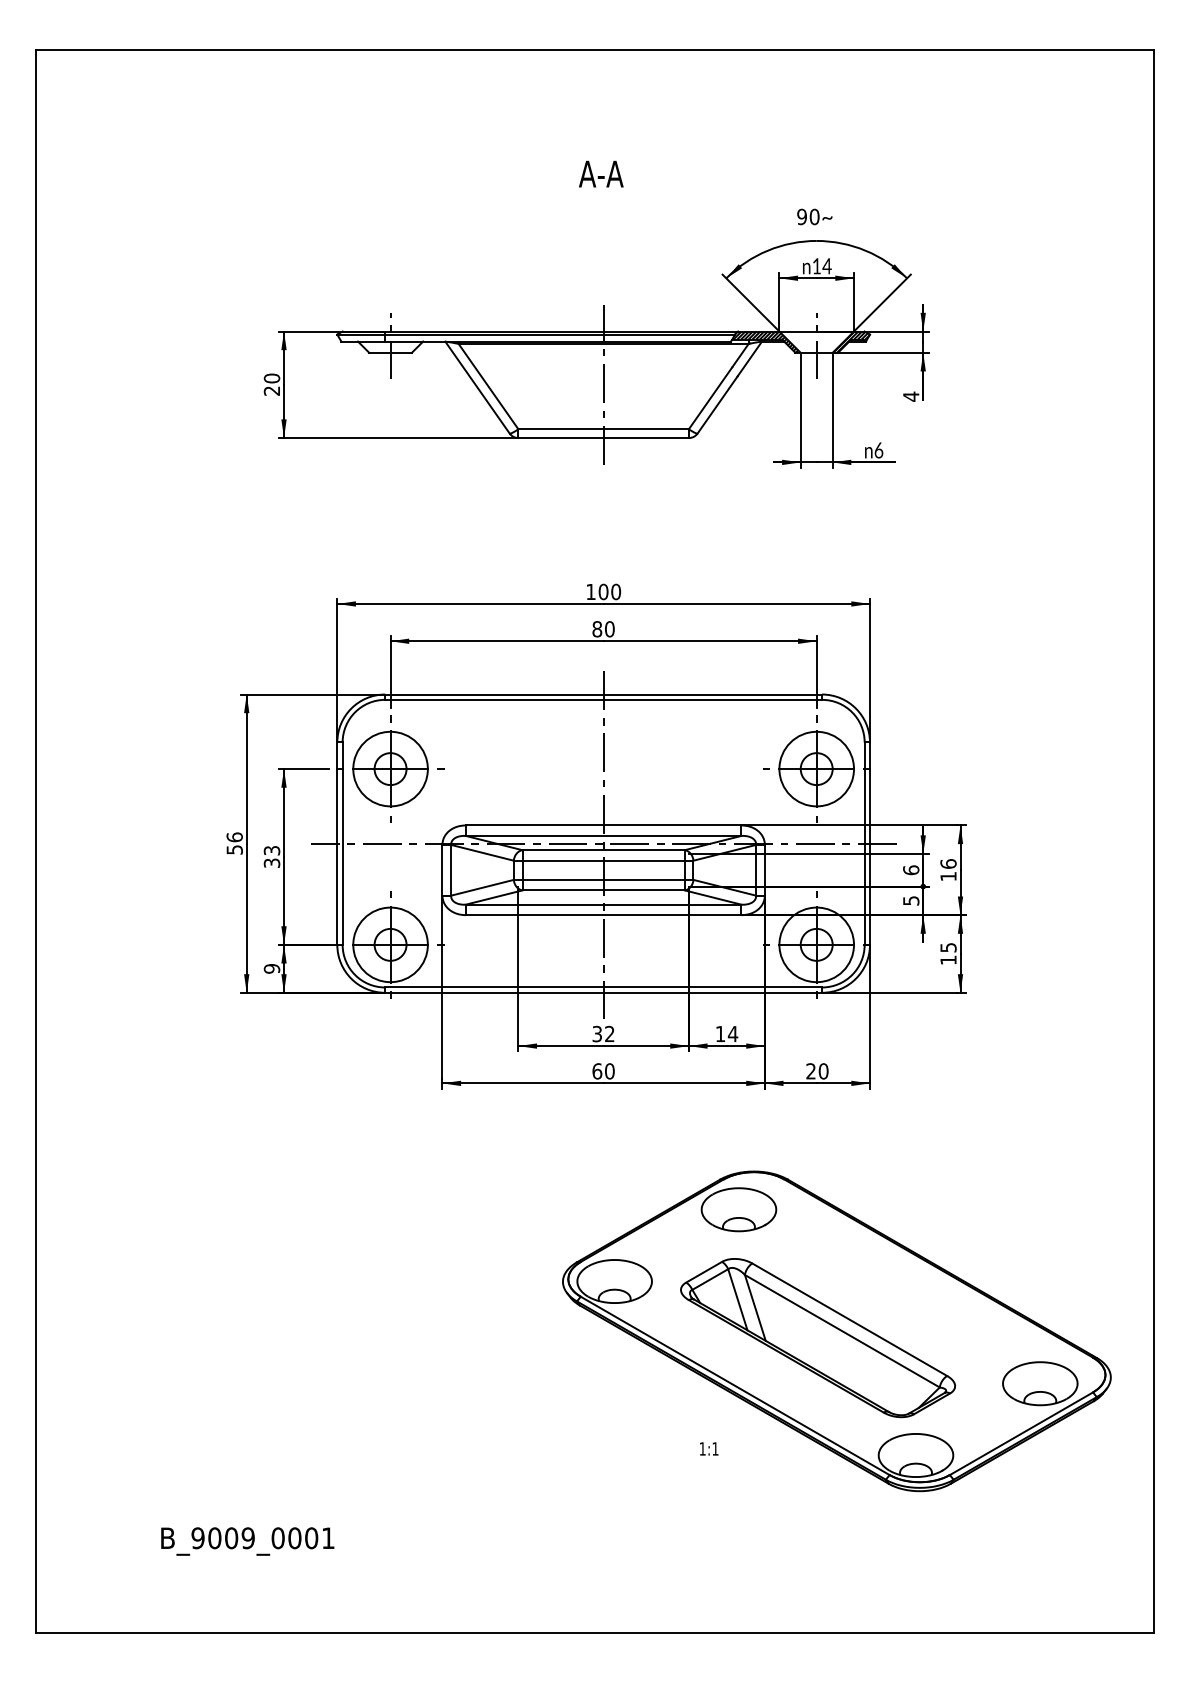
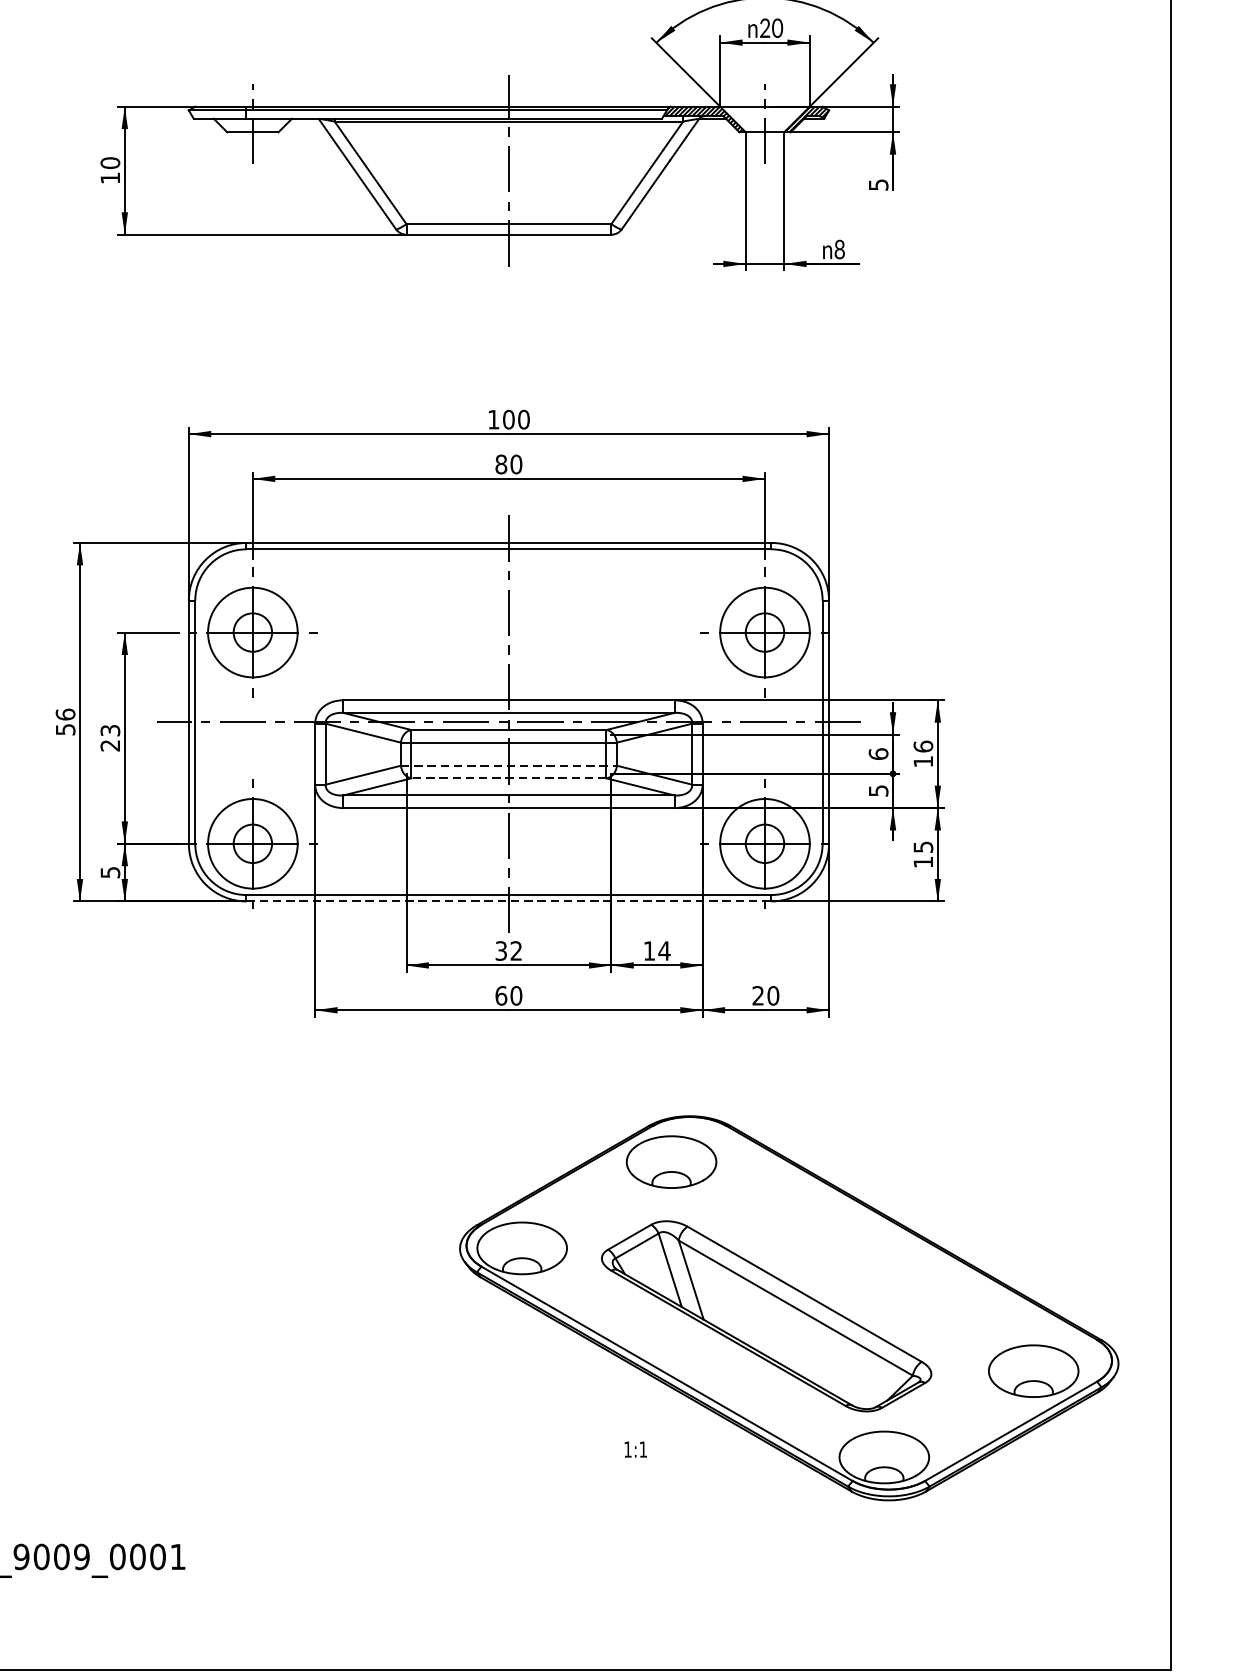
text: (821, 266) -> (770, 28), 14 -> 20
text: (271, 390) -> (109, 177), 20 -> 10
text: (911, 396) -> (878, 184), 4 -> 5
text: (878, 449) -> (839, 248), 6 -> 8
text: (272, 862) -> (110, 744), 33 -> 23
line: (603, 879) -> (508, 765), solid -> dashed
line: (603, 890) -> (508, 778), solid -> dashed
text: (271, 968) -> (109, 872), 9 -> 5
line: (604, 992) -> (509, 901), solid -> dashed

